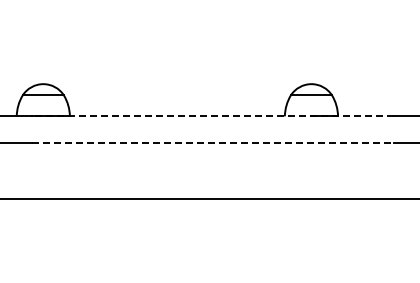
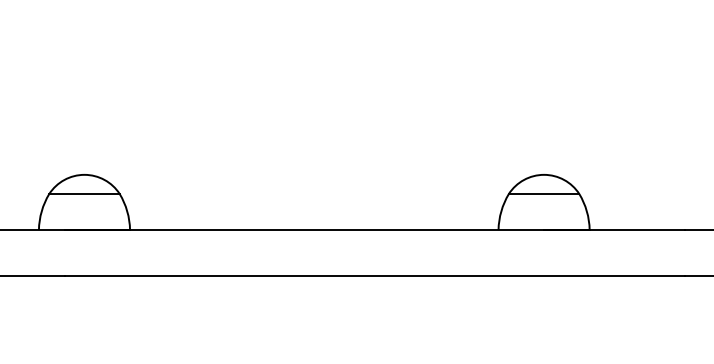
line: (212, 116) -> (374, 230), dashed -> solid
line: (213, 142) -> (376, 274), dashed -> solid

